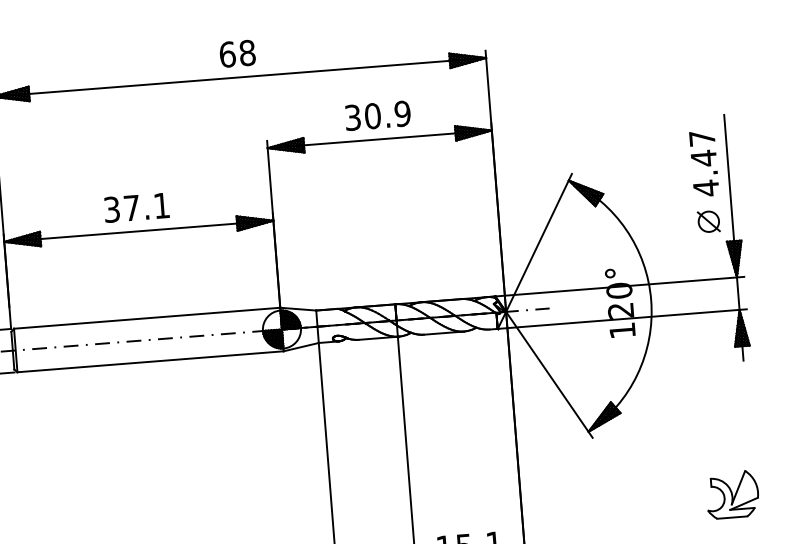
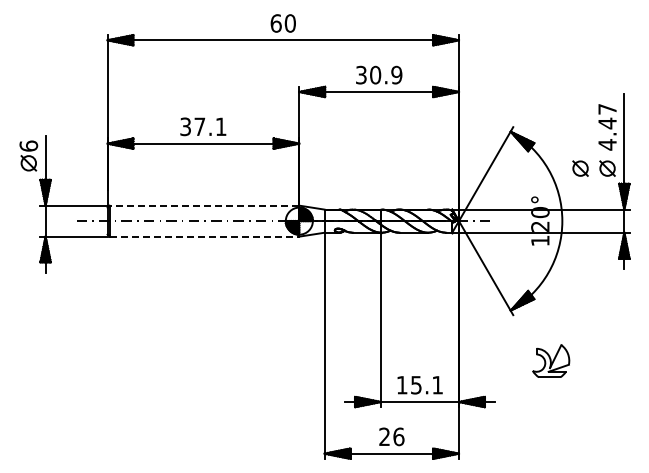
text: (246, 53) -> (289, 23), 68 -> 60
part: (670, 224) -> (580, 168), added
line: (147, 318) -> (204, 205), solid -> dashed
line: (150, 361) -> (204, 236), solid -> dashed
part: (733, 493) -> (551, 360), moved

